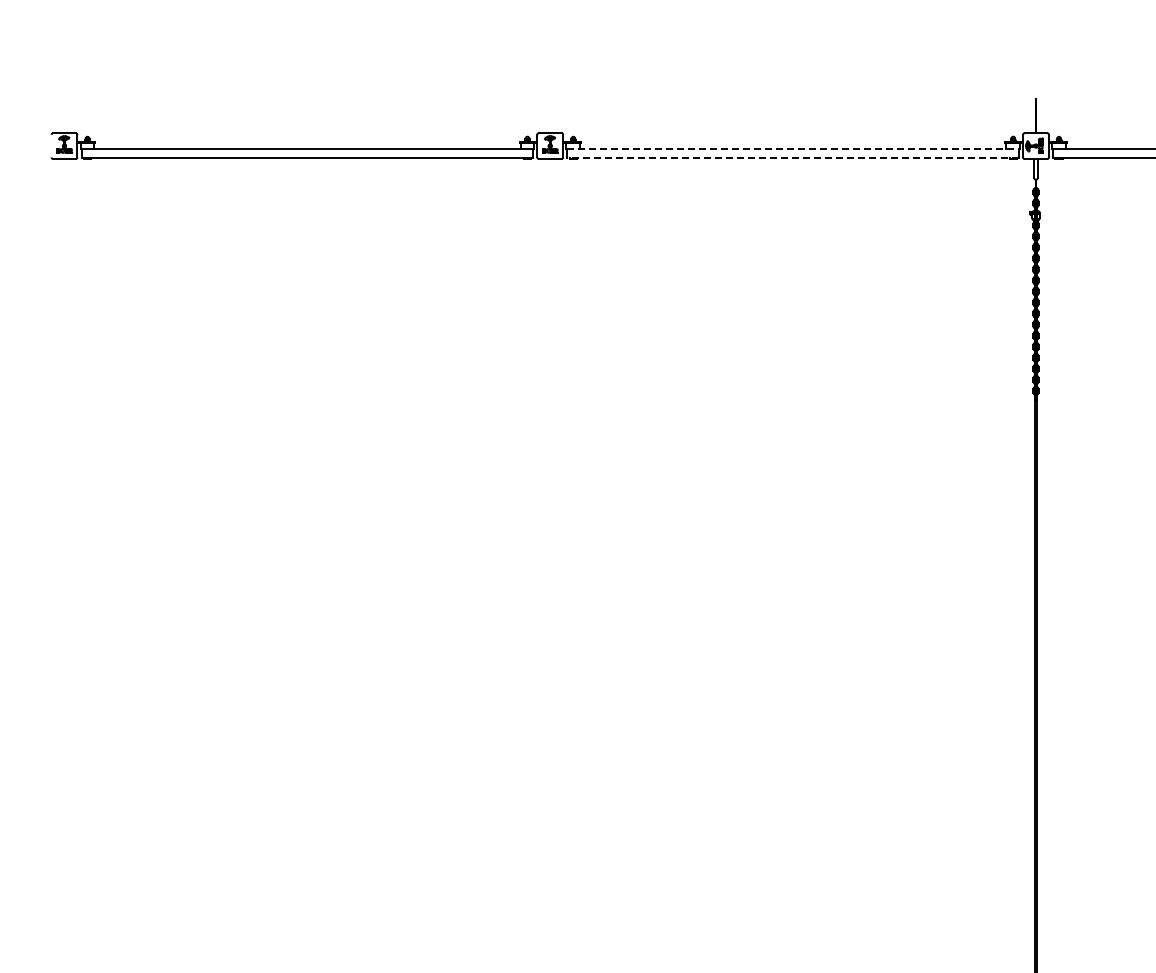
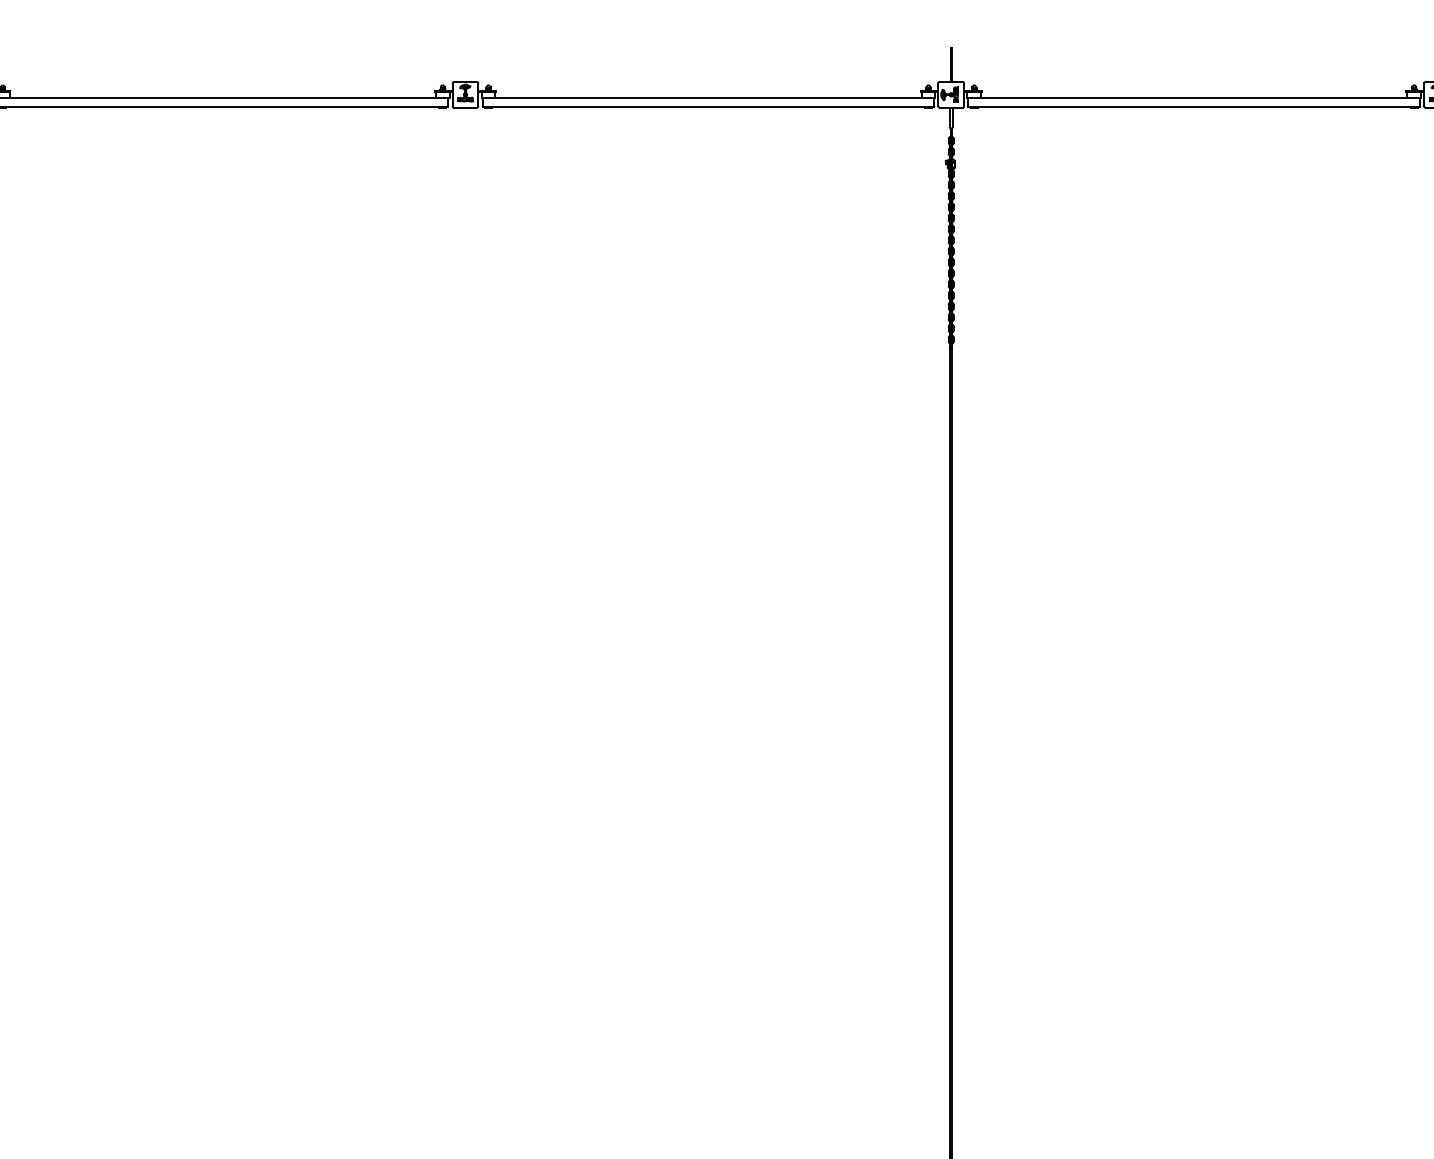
line: (793, 148) -> (708, 97), dashed -> solid
line: (793, 158) -> (708, 107), dashed -> solid

